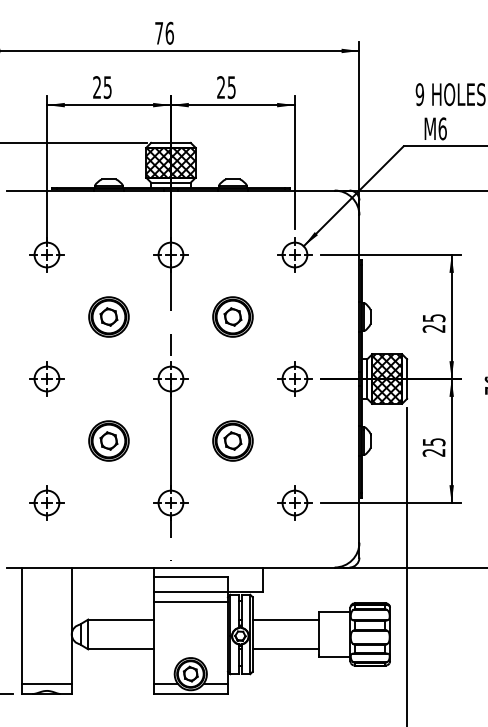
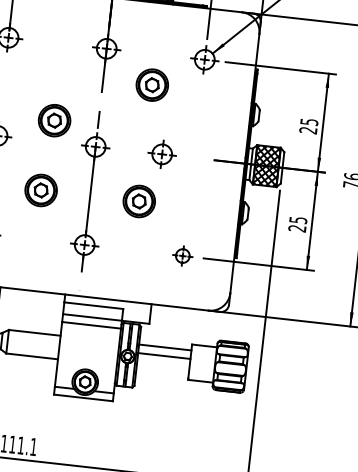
part: (108, 316) -> (54, 120), moved
part: (232, 316) -> (152, 84), moved
part: (294, 378) -> (161, 153), moved
part: (294, 502) -> (182, 255), size x0.7
line: (285, 649) -> (164, 356), moved

